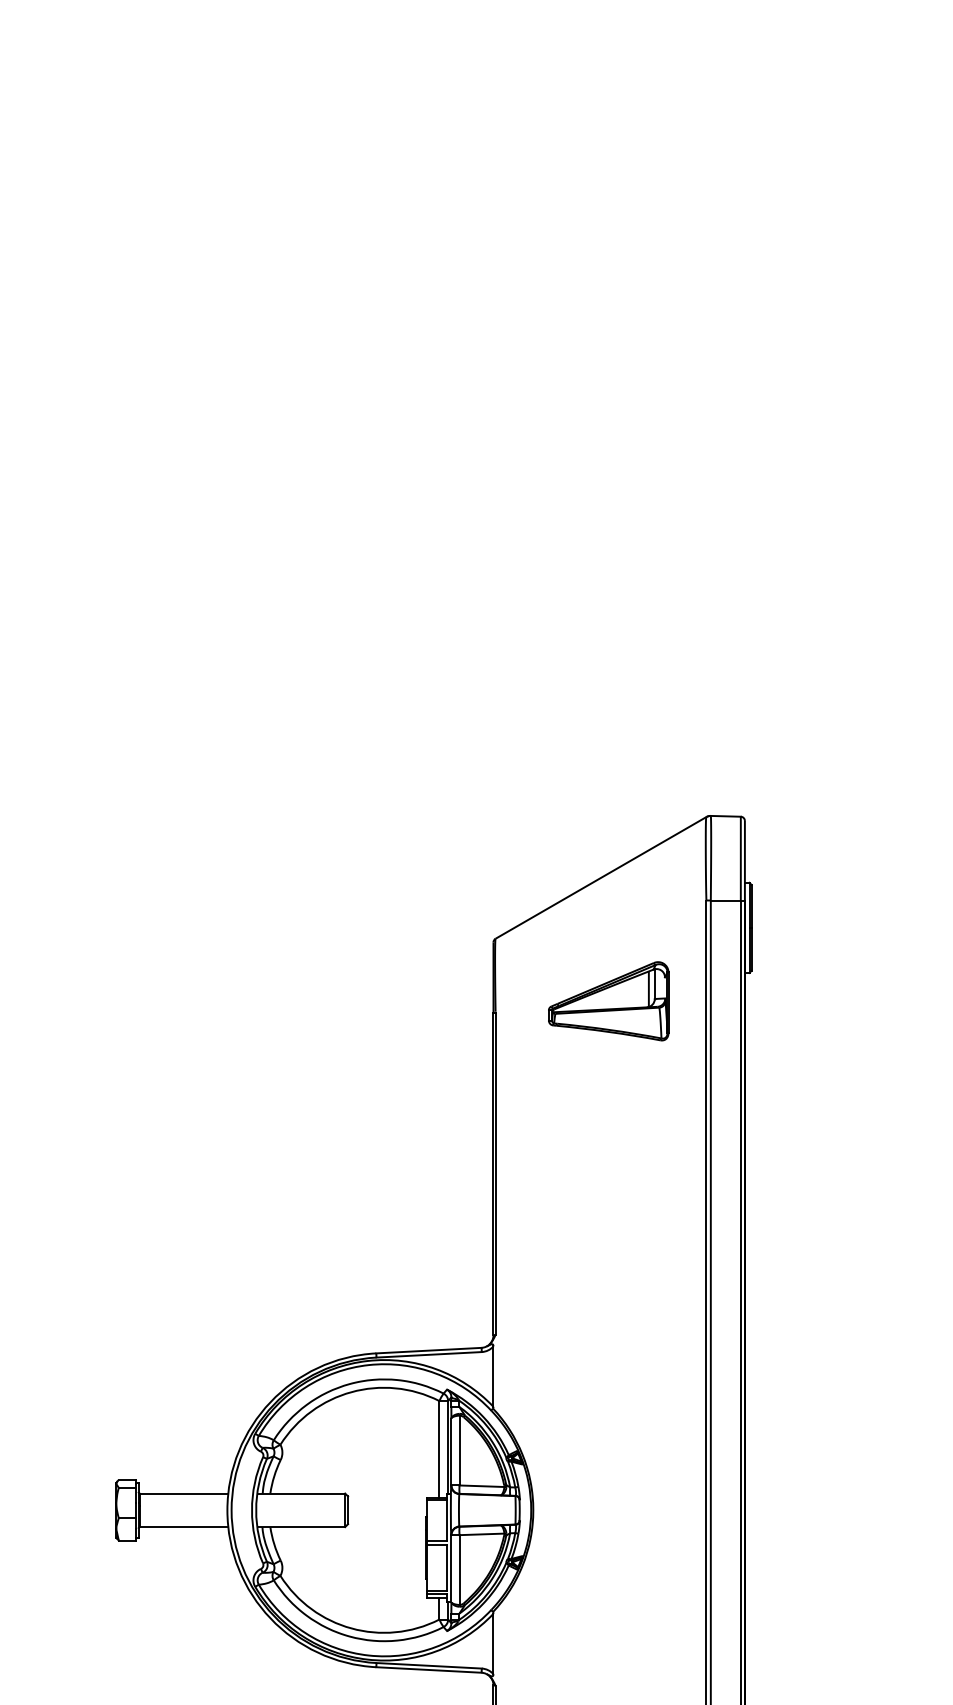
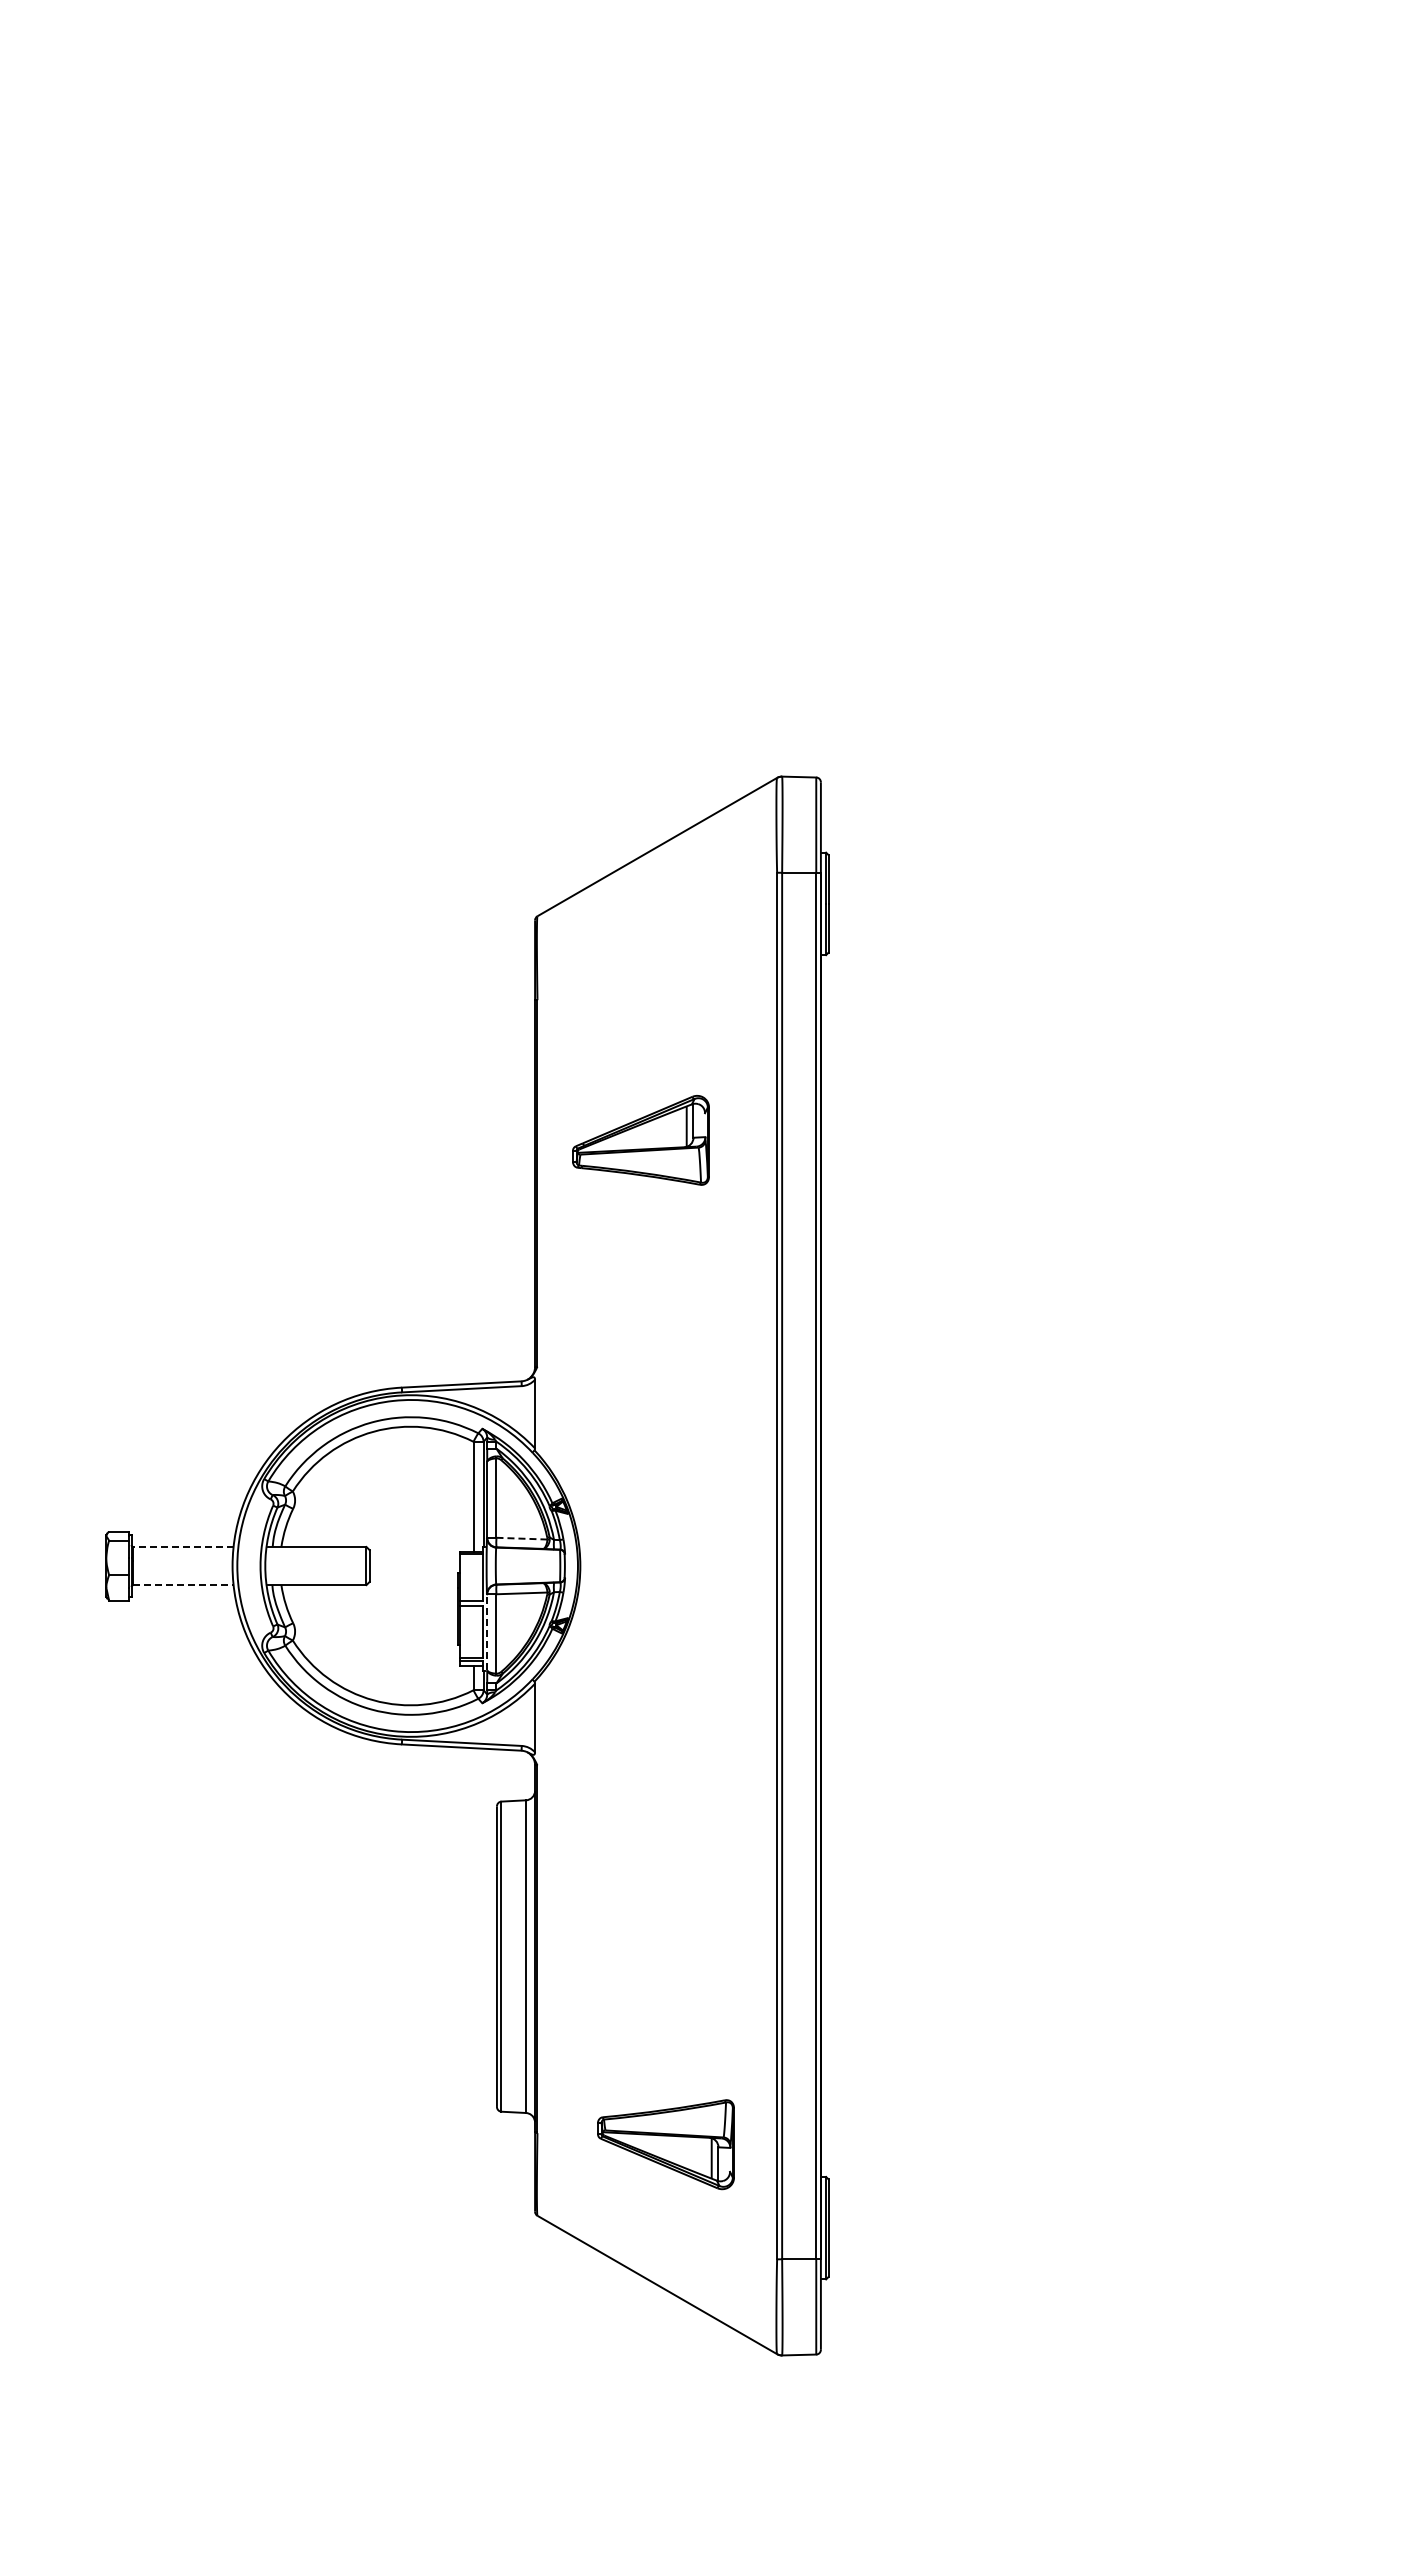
part: (608, 1001) -> (640, 1140), moved
line: (482, 1486) -> (522, 1538), solid -> dashed
line: (184, 1493) -> (183, 1546), solid -> dashed
line: (185, 1527) -> (184, 1585), solid -> dashed
line: (451, 1567) -> (487, 1631), solid -> dashed

